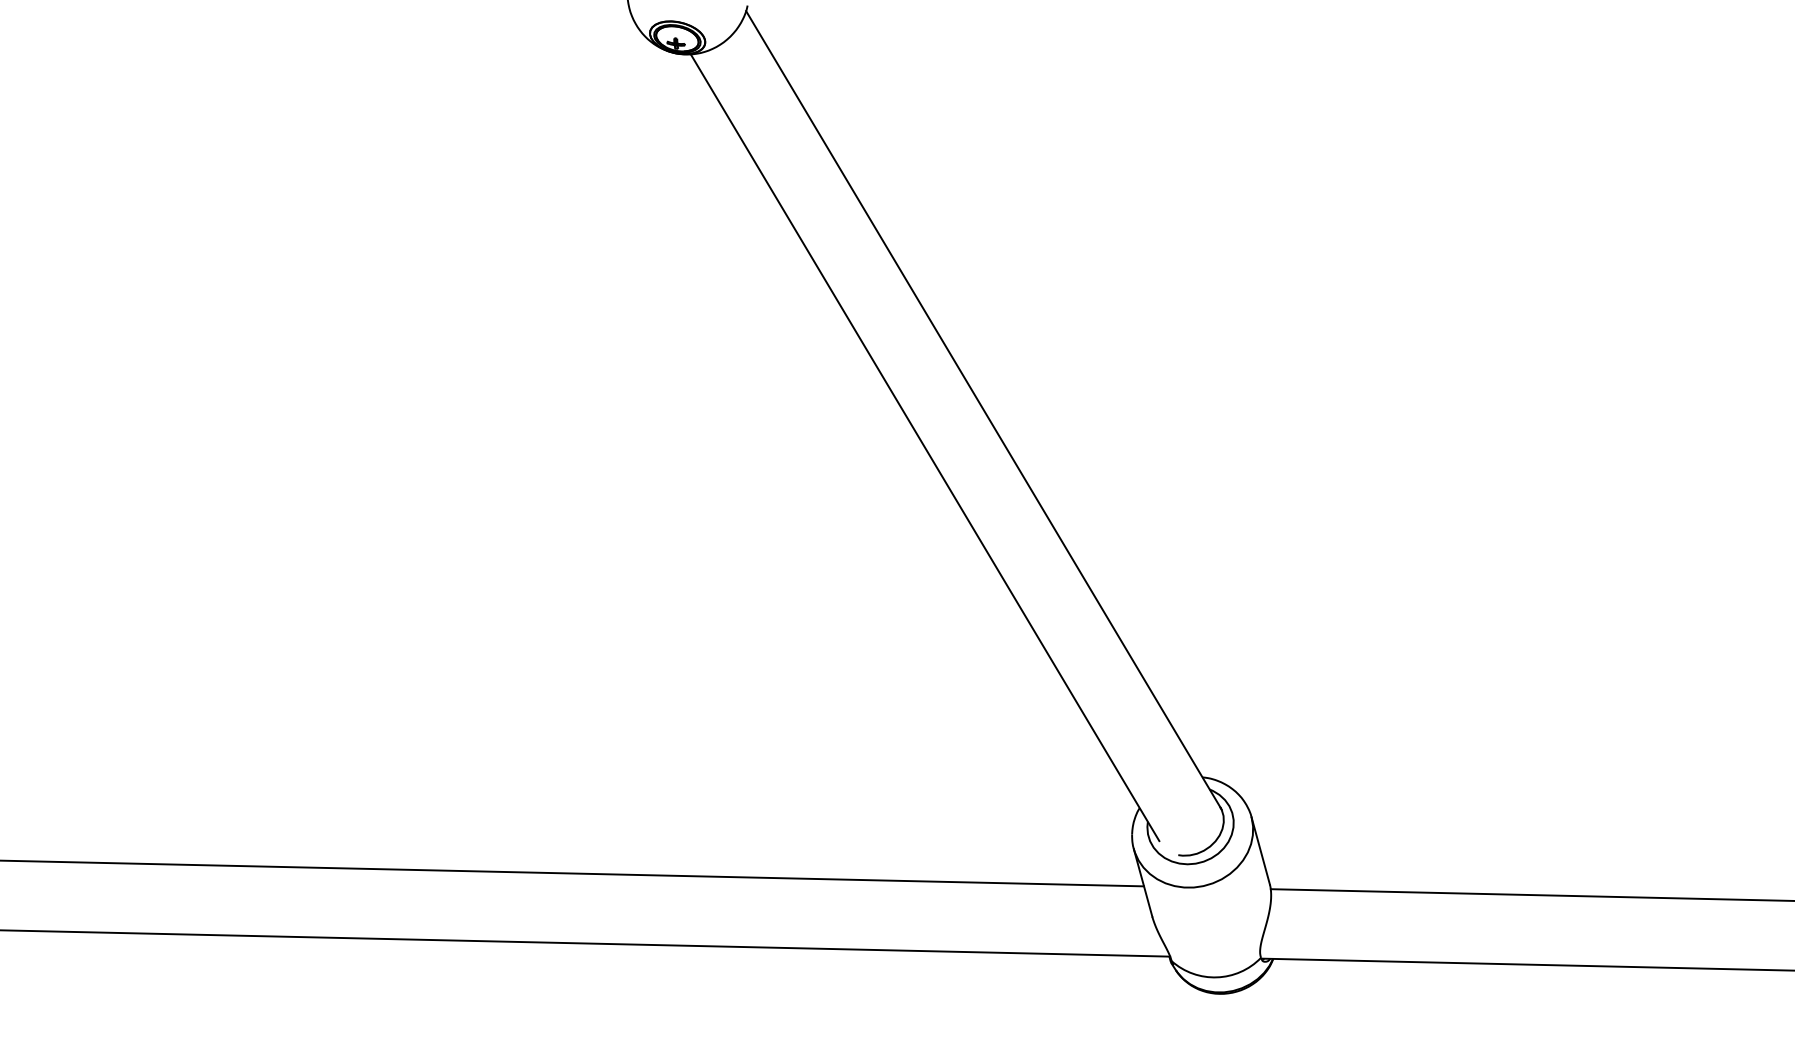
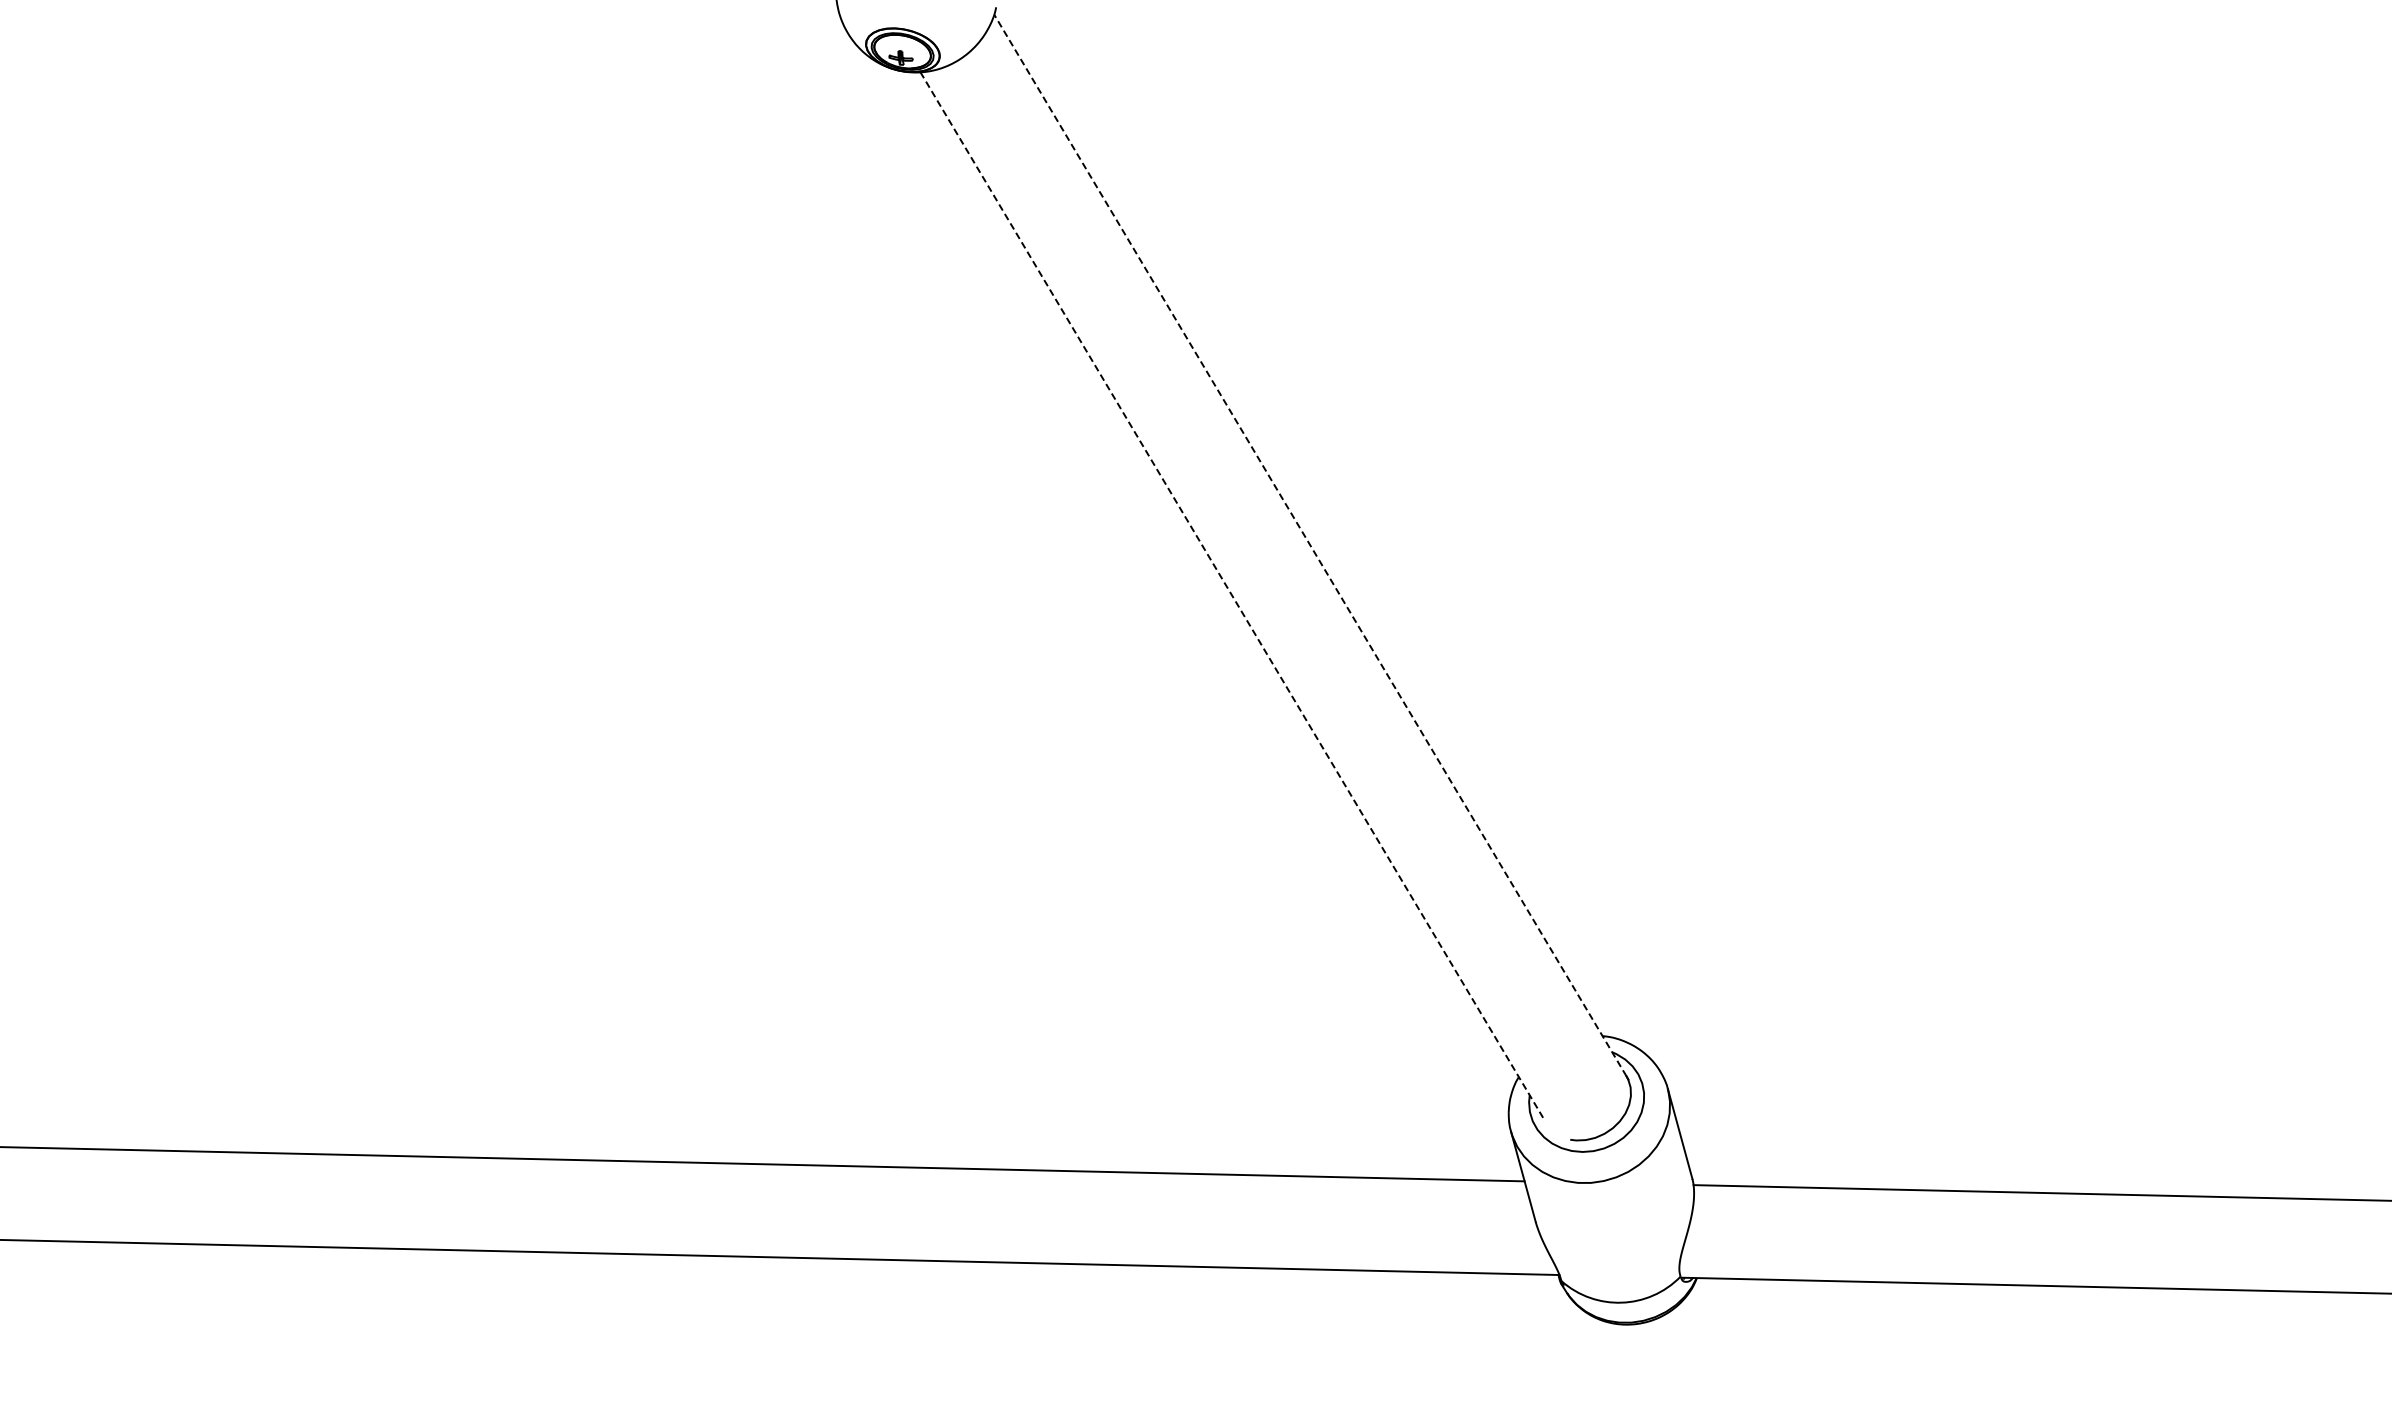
line: (983, 409) -> (1310, 545), solid -> dashed
line: (924, 448) -> (1232, 597), solid -> dashed

